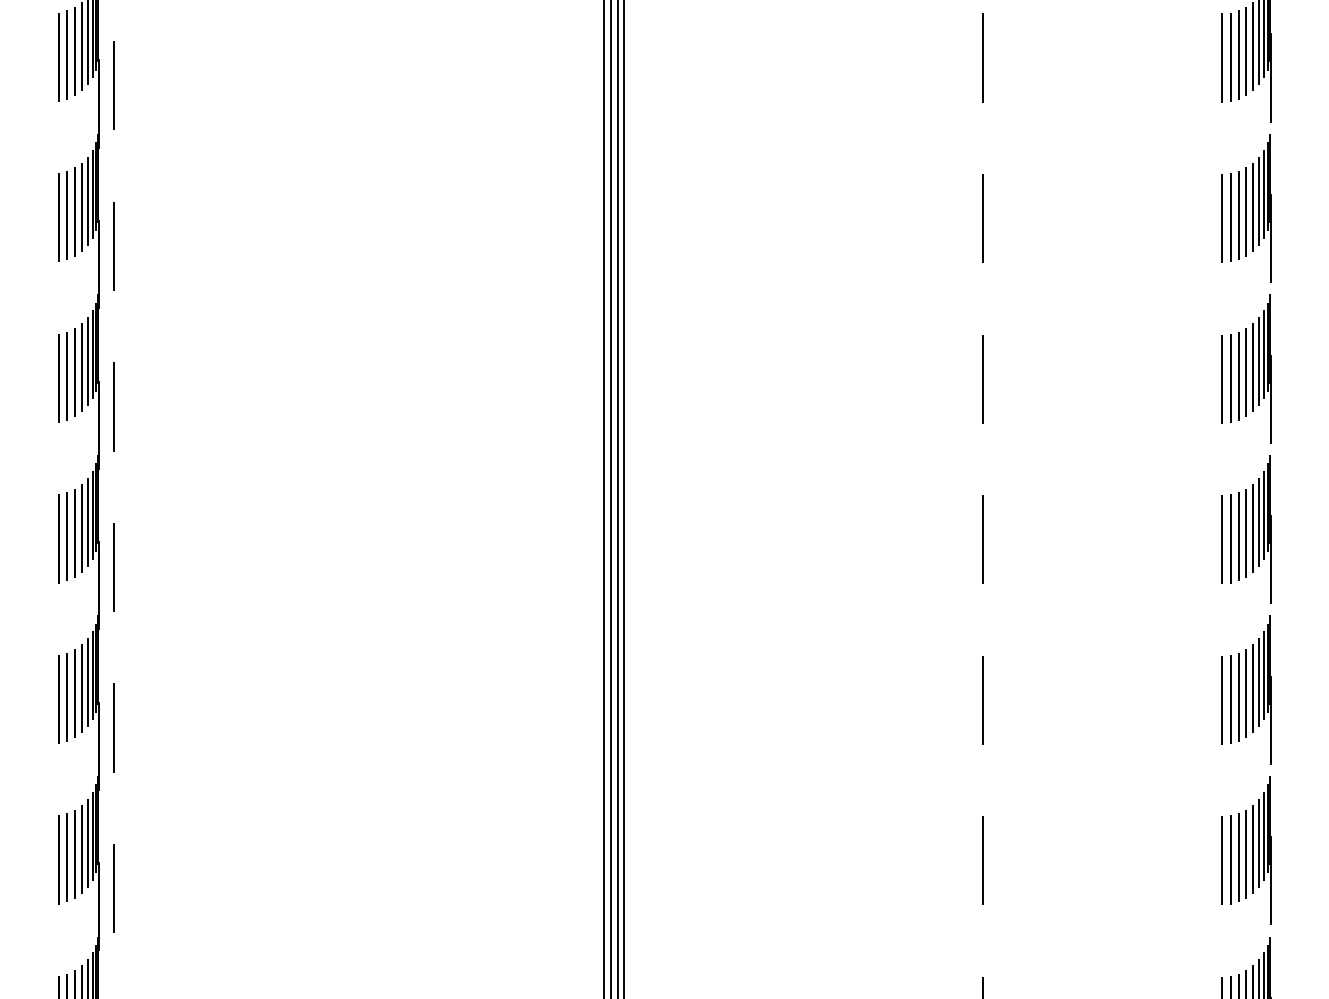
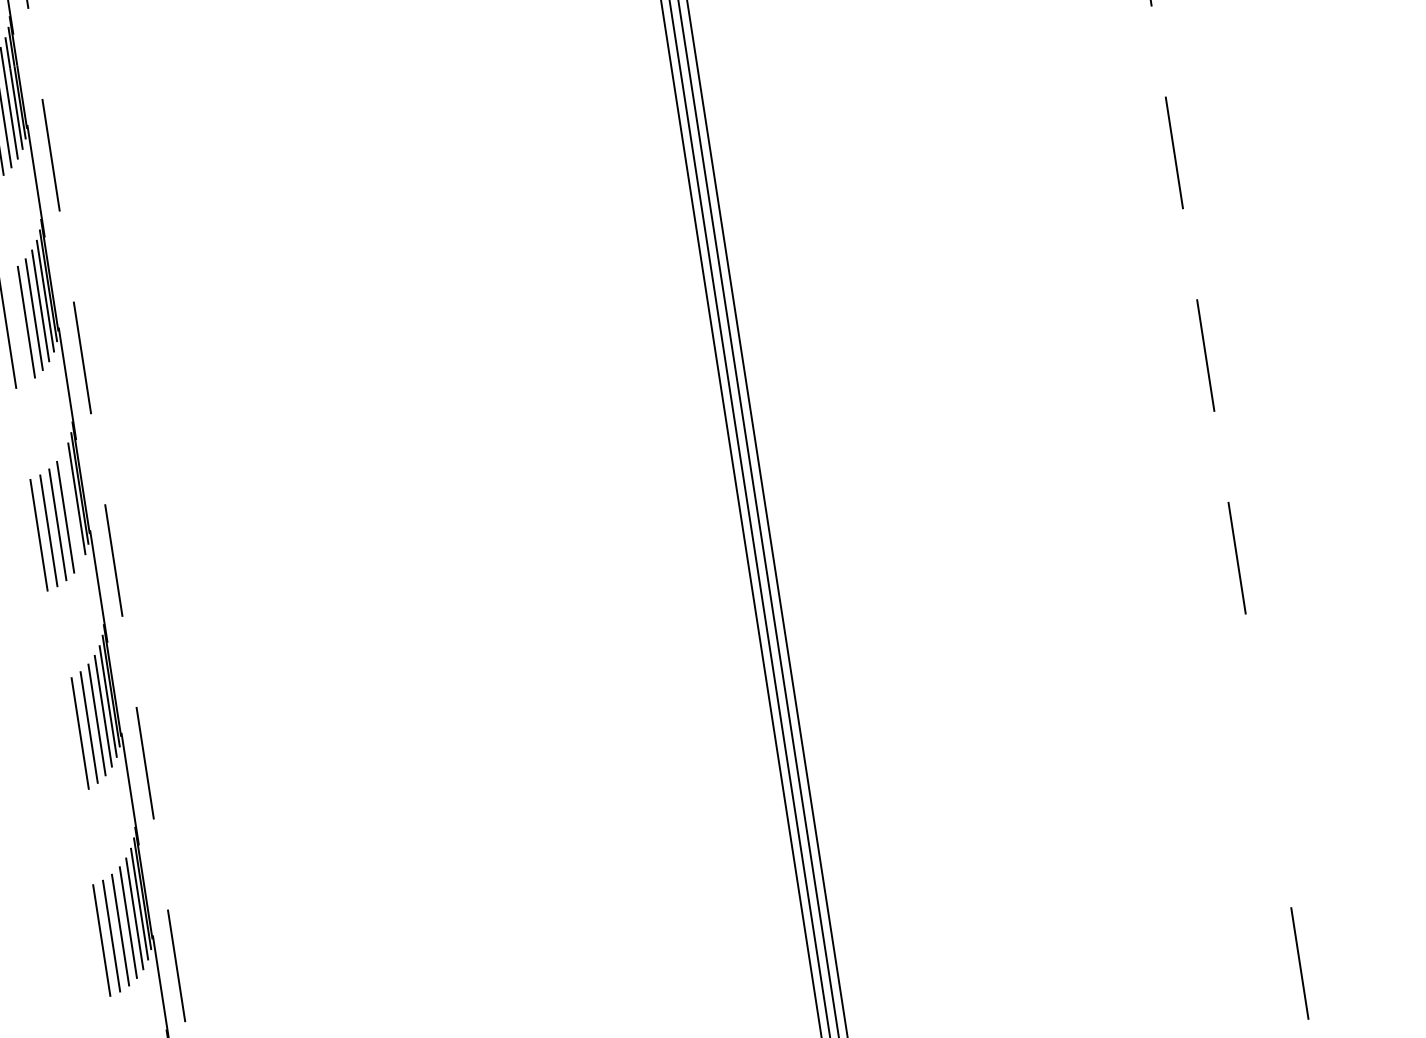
line: (67, 375) -> (17, 327), removed
line: (87, 521) -> (71, 507), removed
line: (58, 699) -> (69, 738), removed
line: (983, 860) -> (1268, 760), removed

